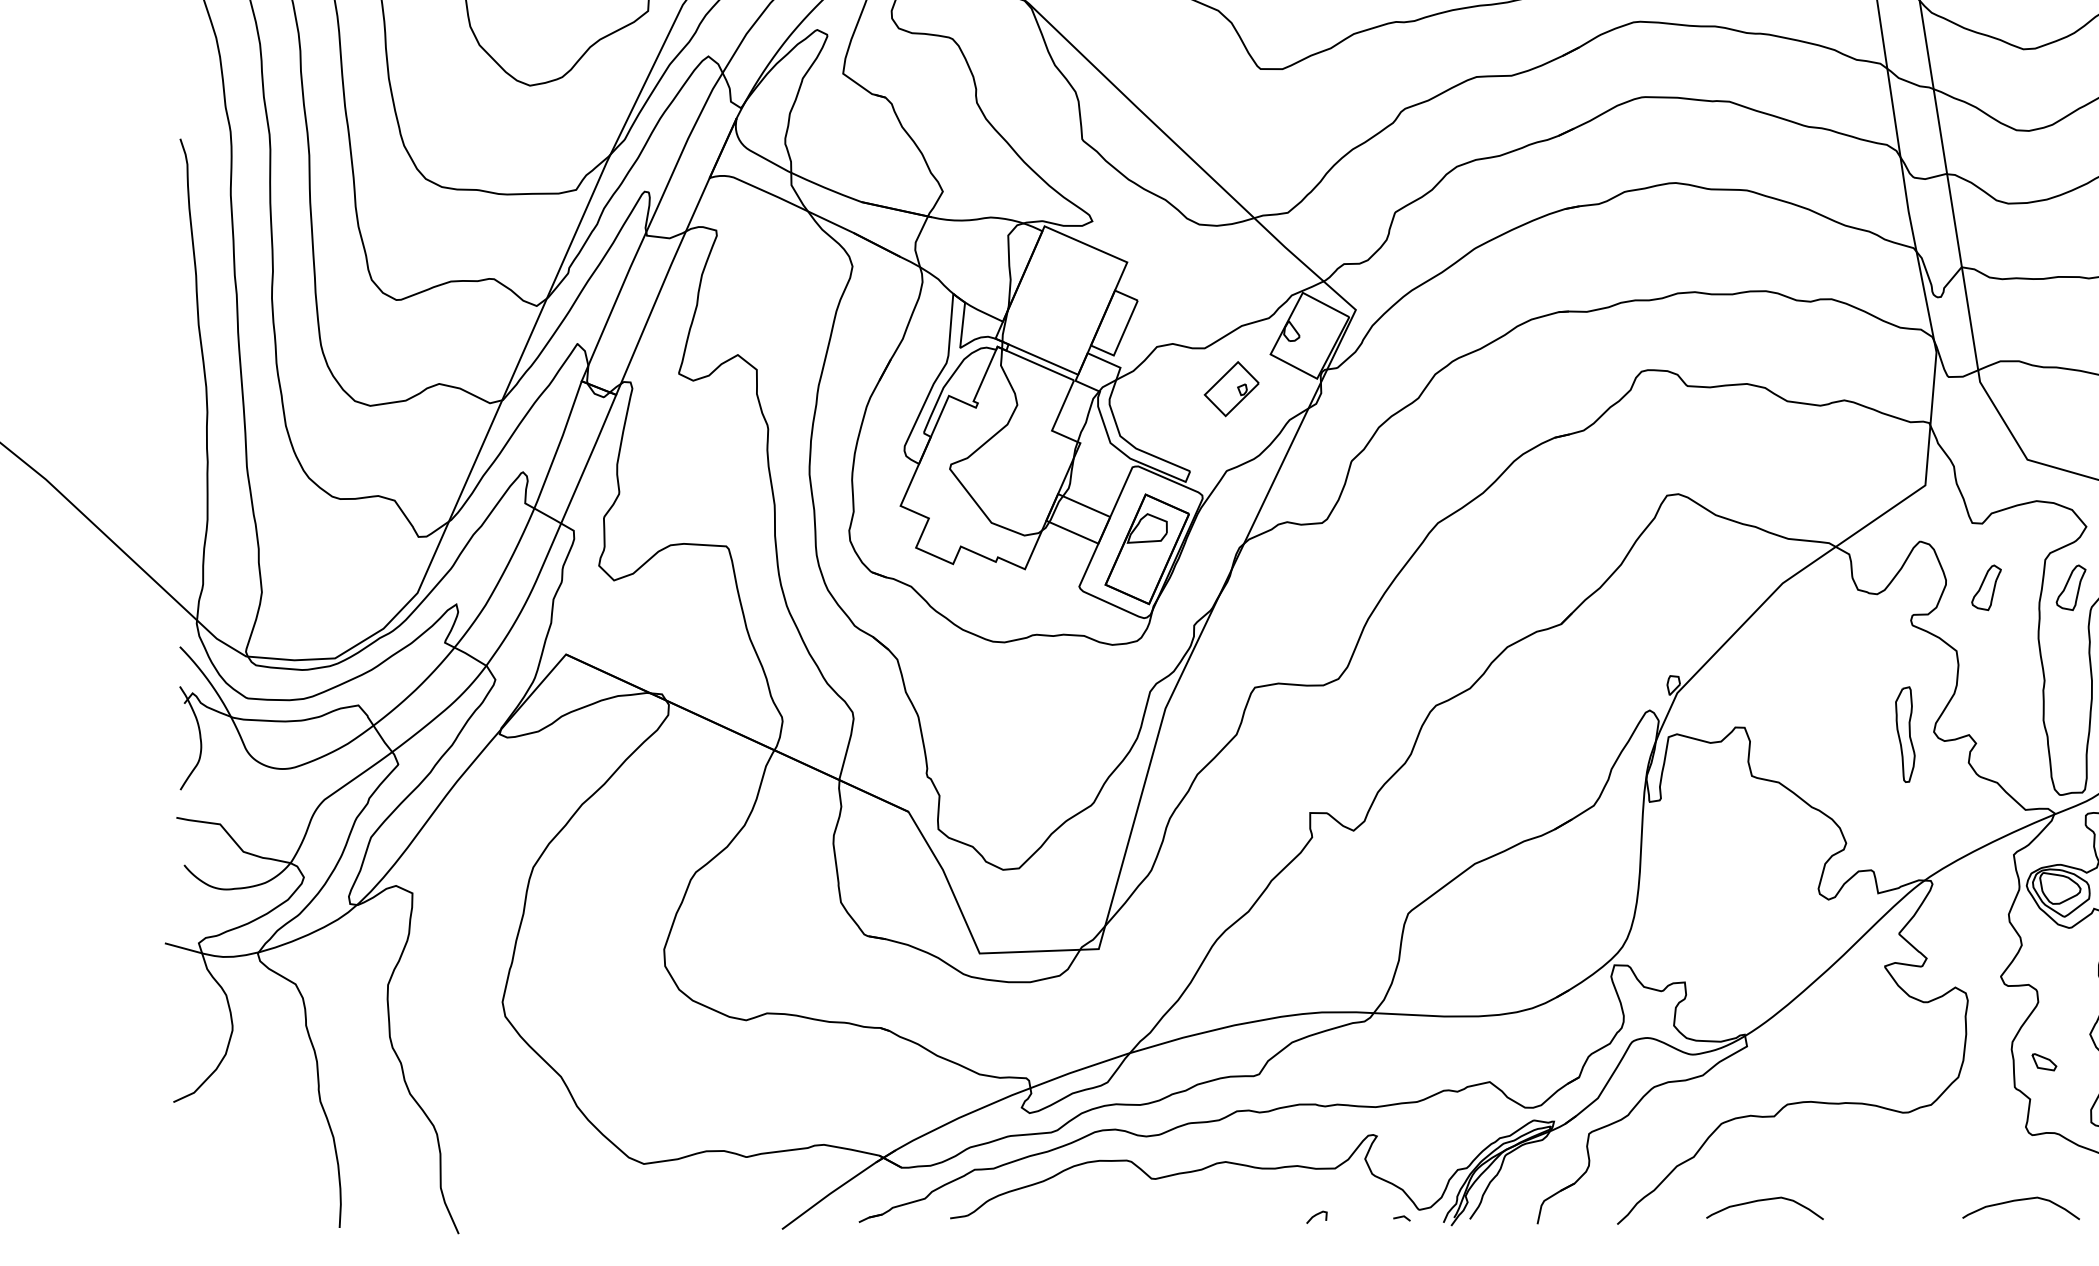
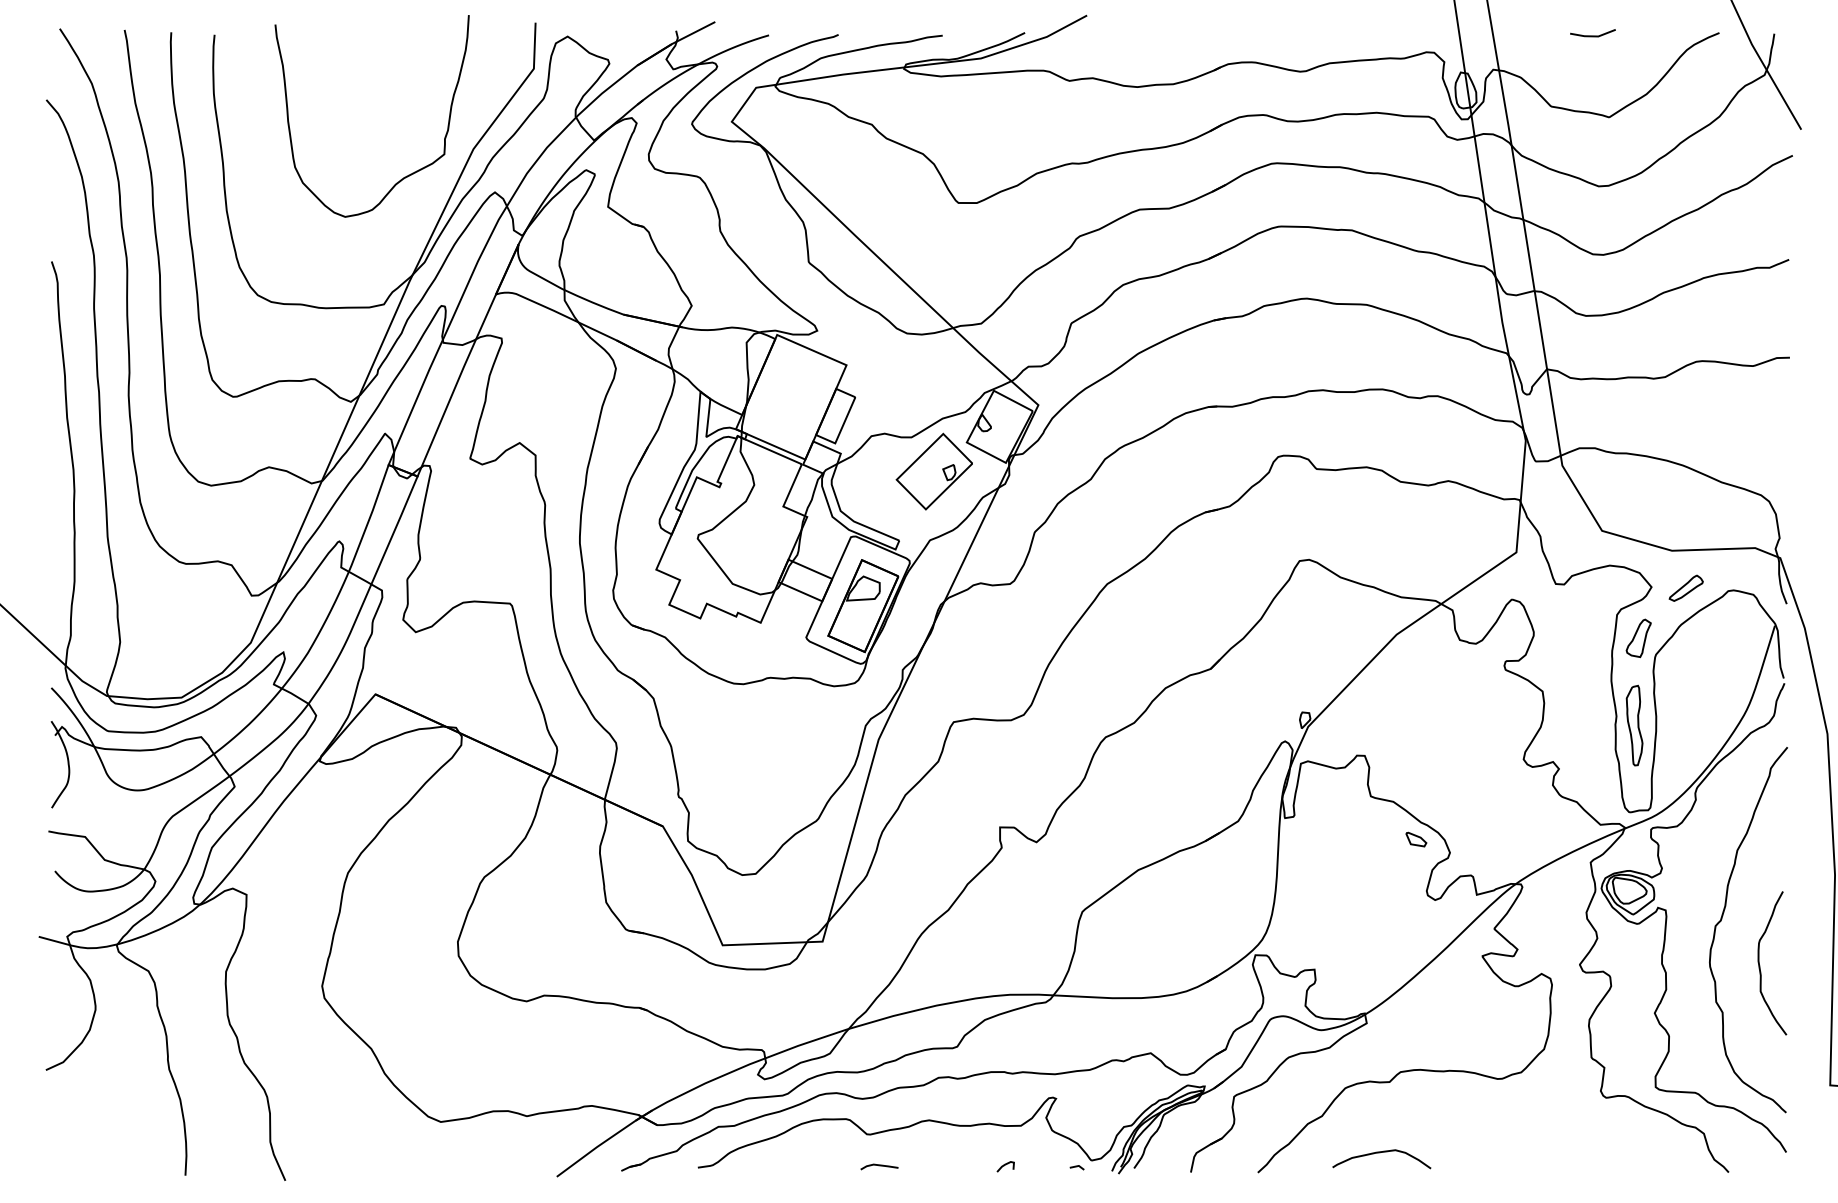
part: (1230, 388) -> (933, 471), size x1.67
part: (1986, 587) -> (1567, 638), removed
part: (1905, 734) -> (1634, 725), moved
part: (2044, 1062) -> (1416, 839), moved
curve: (2019, 1201) -> (1595, 1153), removed
line: (1166, 1217) -> (879, 1166), added

